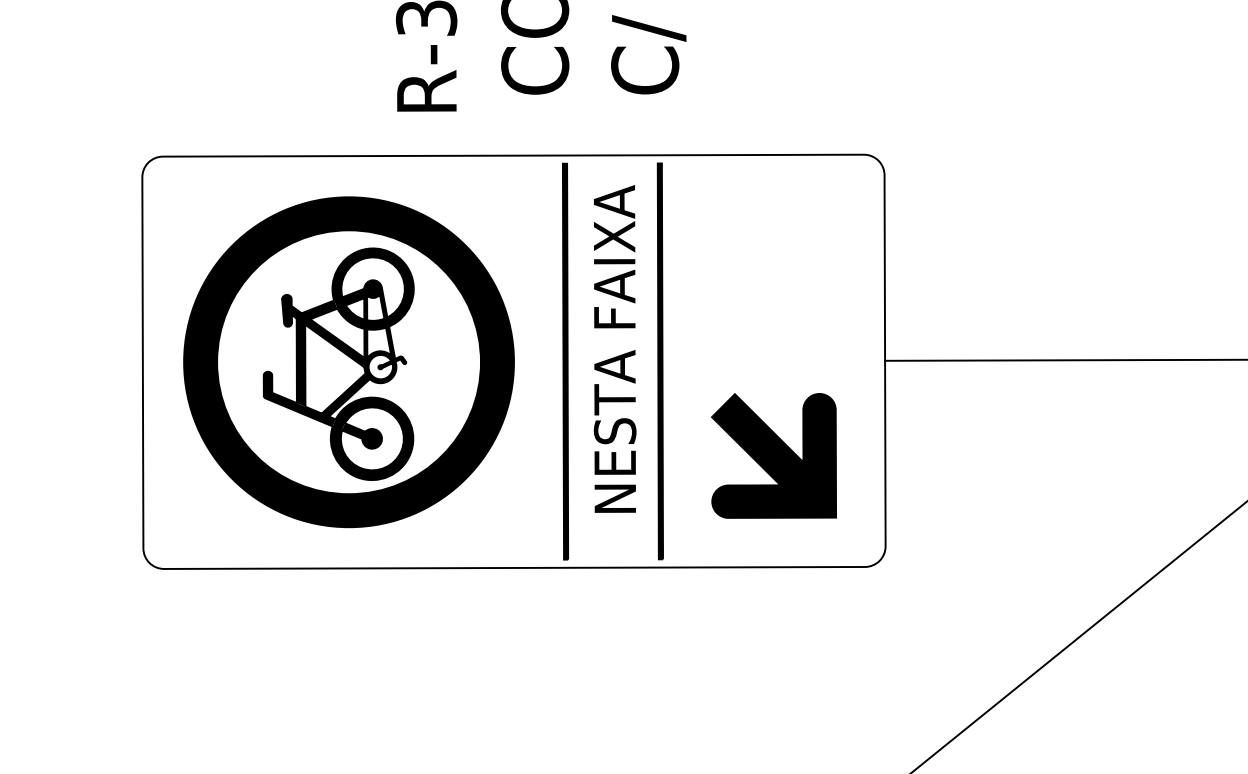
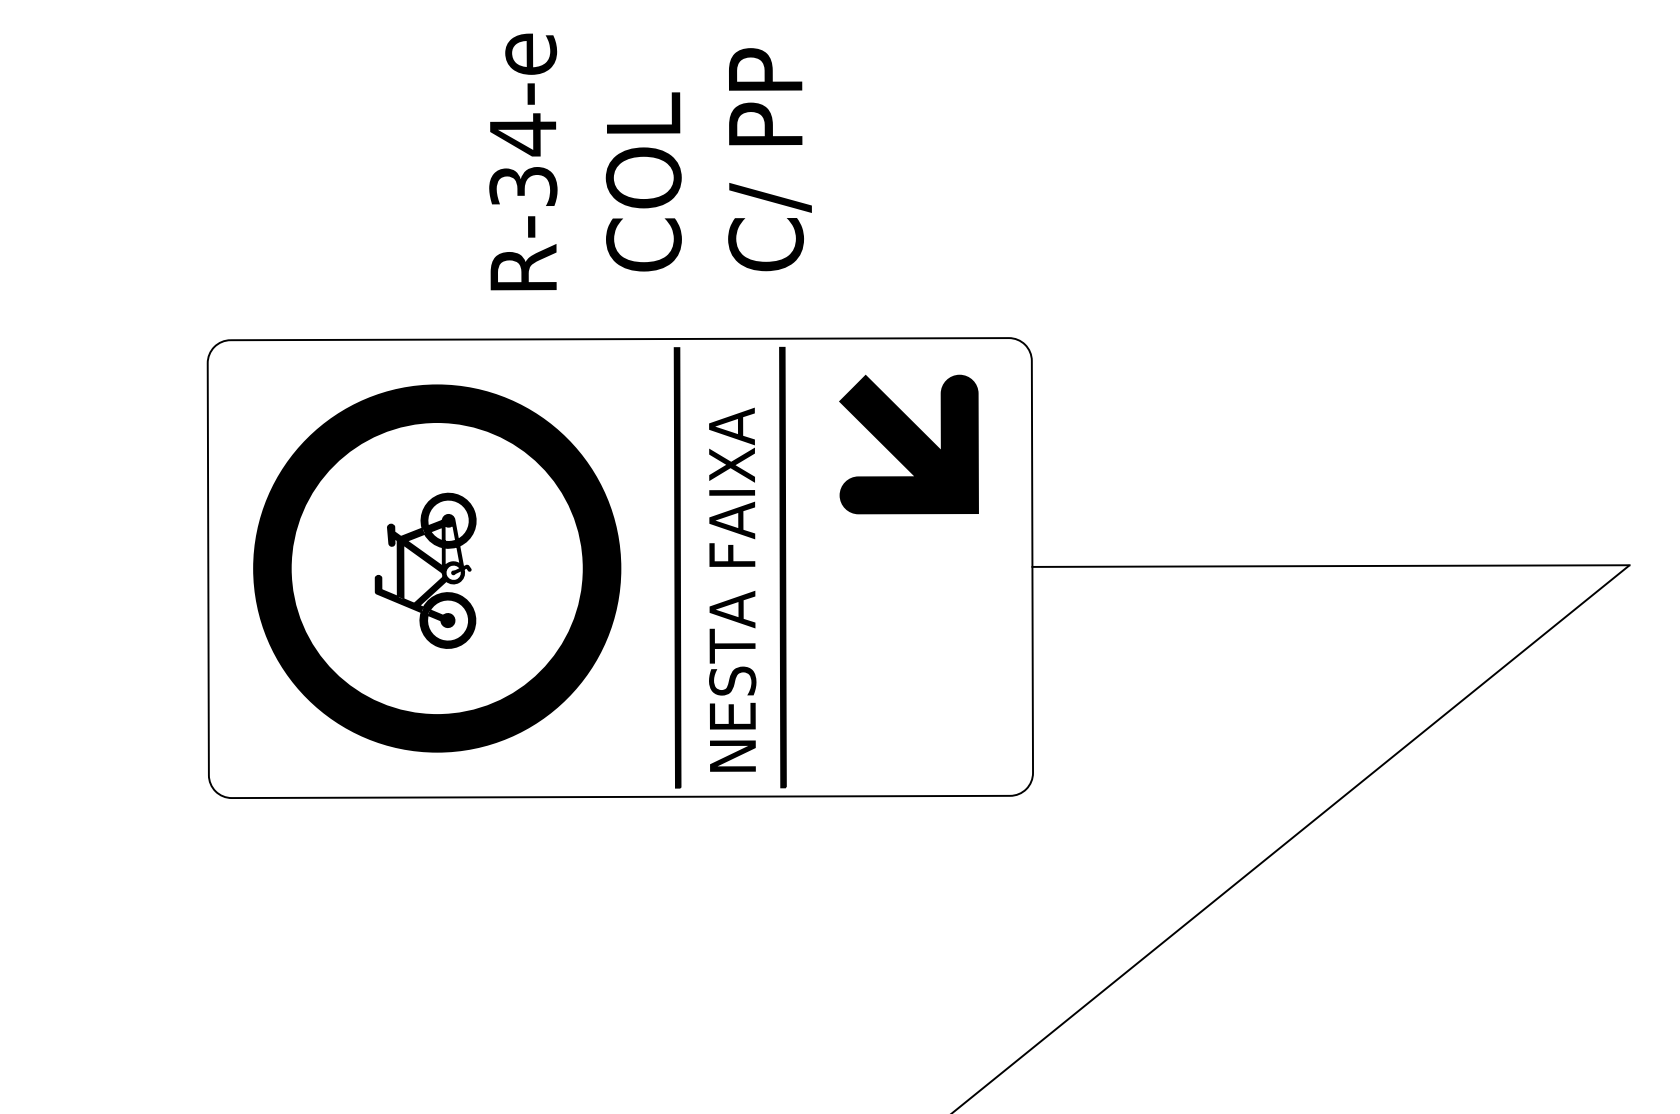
text: (614, 348) -> (732, 589), moved
part: (338, 364) -> (425, 570), size x0.6
part: (773, 455) -> (908, 444), moved

